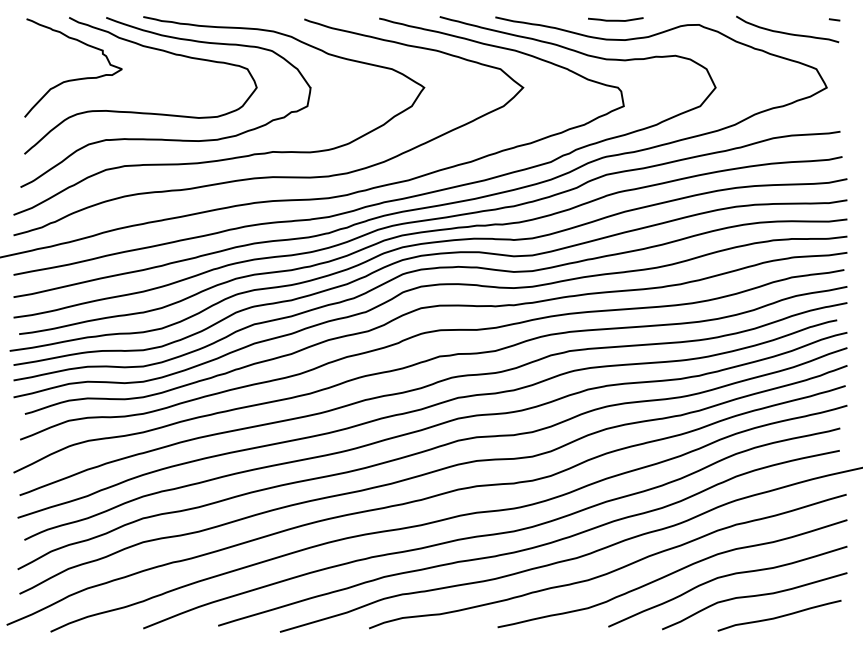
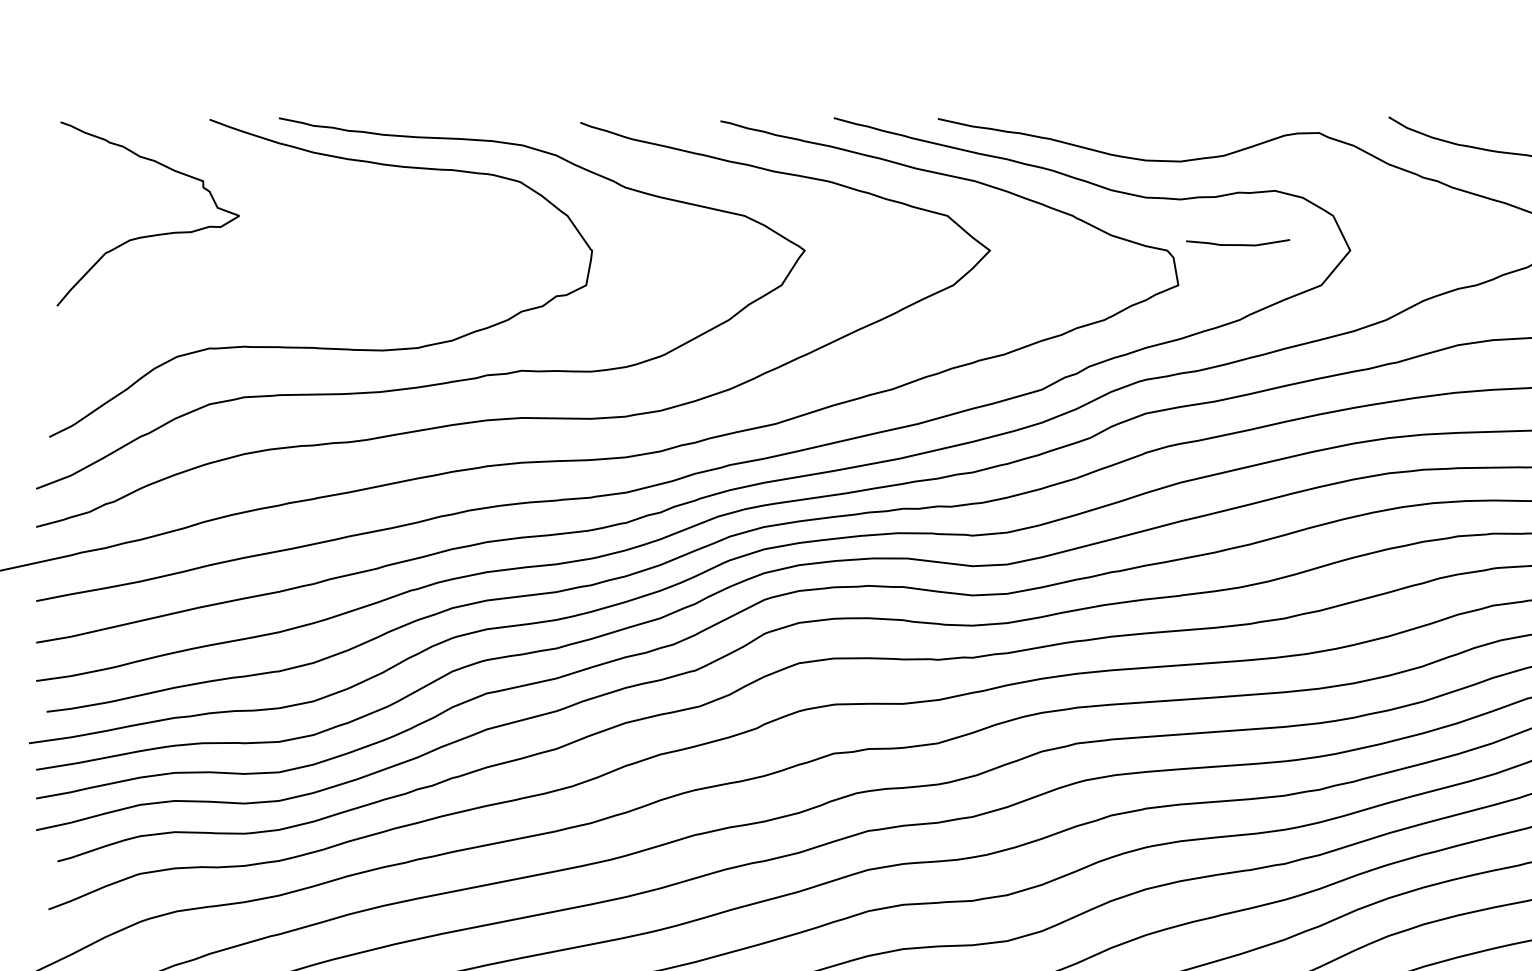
curve: (615, 19) -> (1237, 242), moved
curve: (137, 111) -> (268, 295), removed

